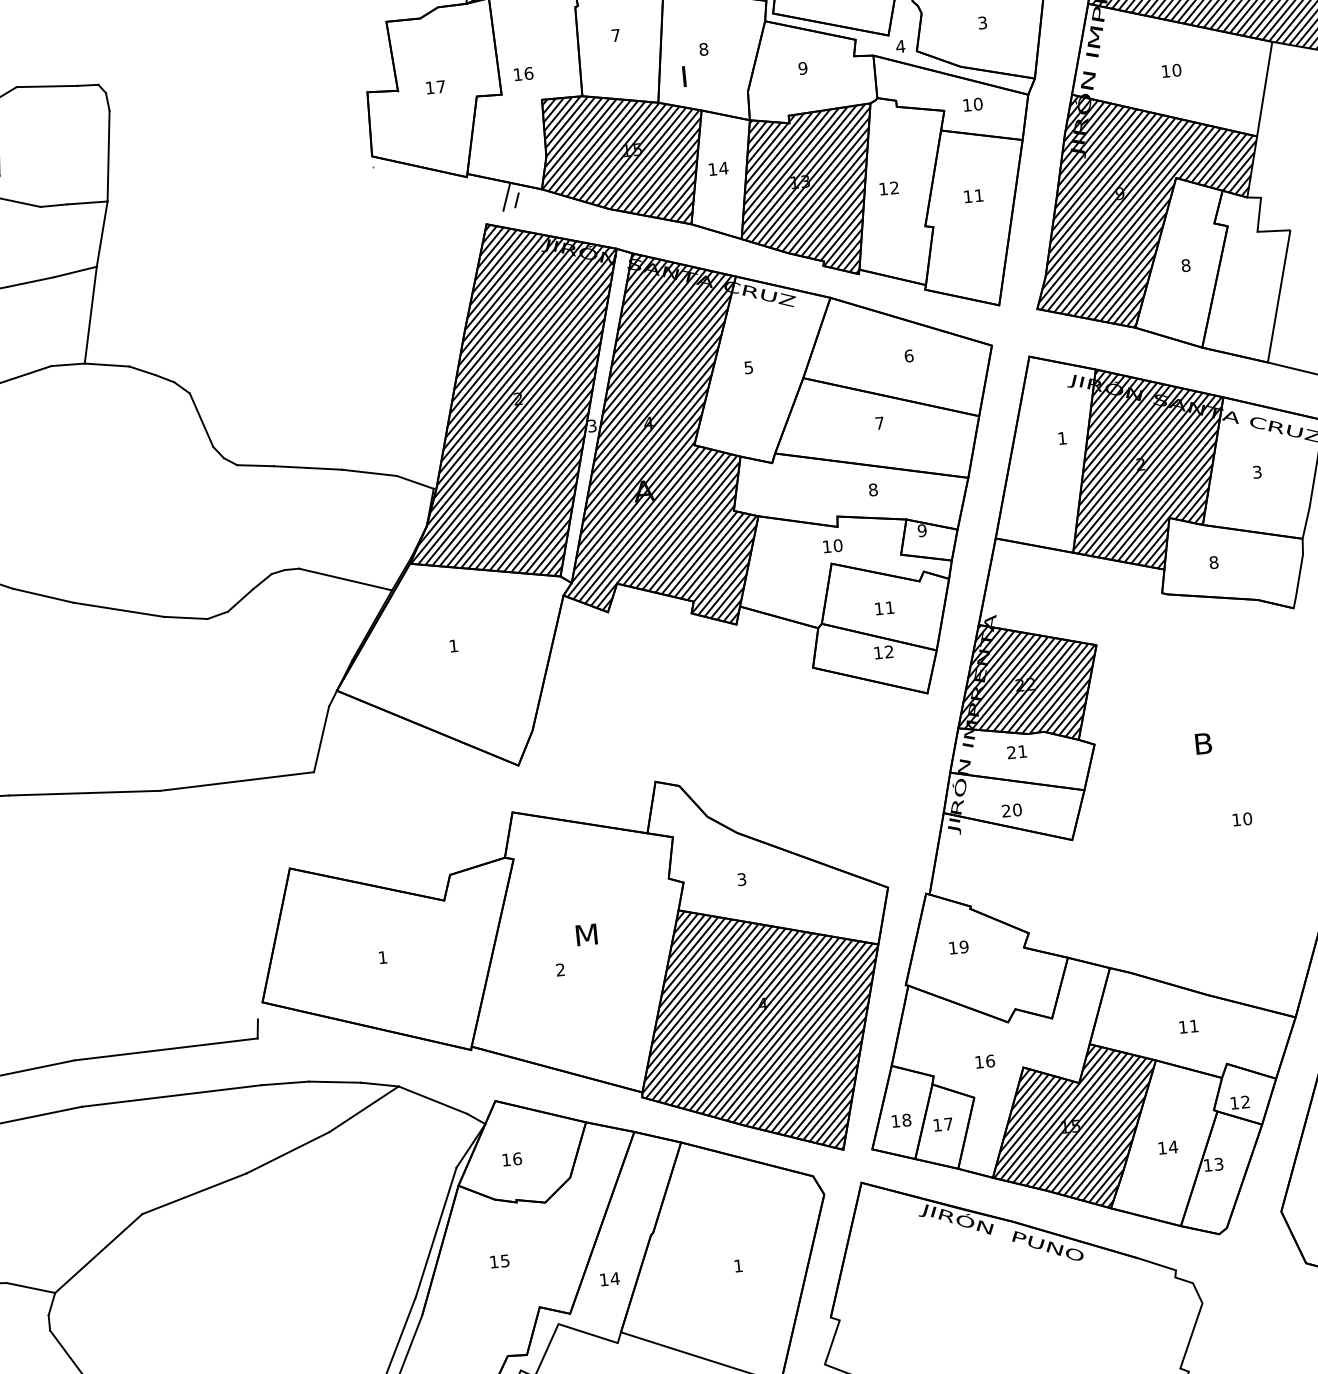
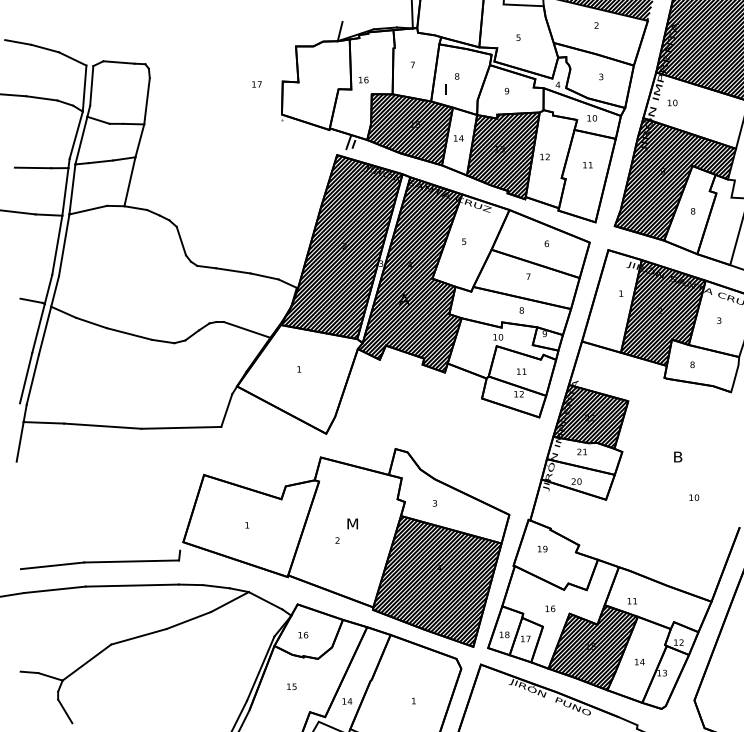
text: (1171, 70) -> (672, 102), moved
text: (434, 87) -> (256, 84), moved
text: (1187, 1027) -> (631, 601), moved

